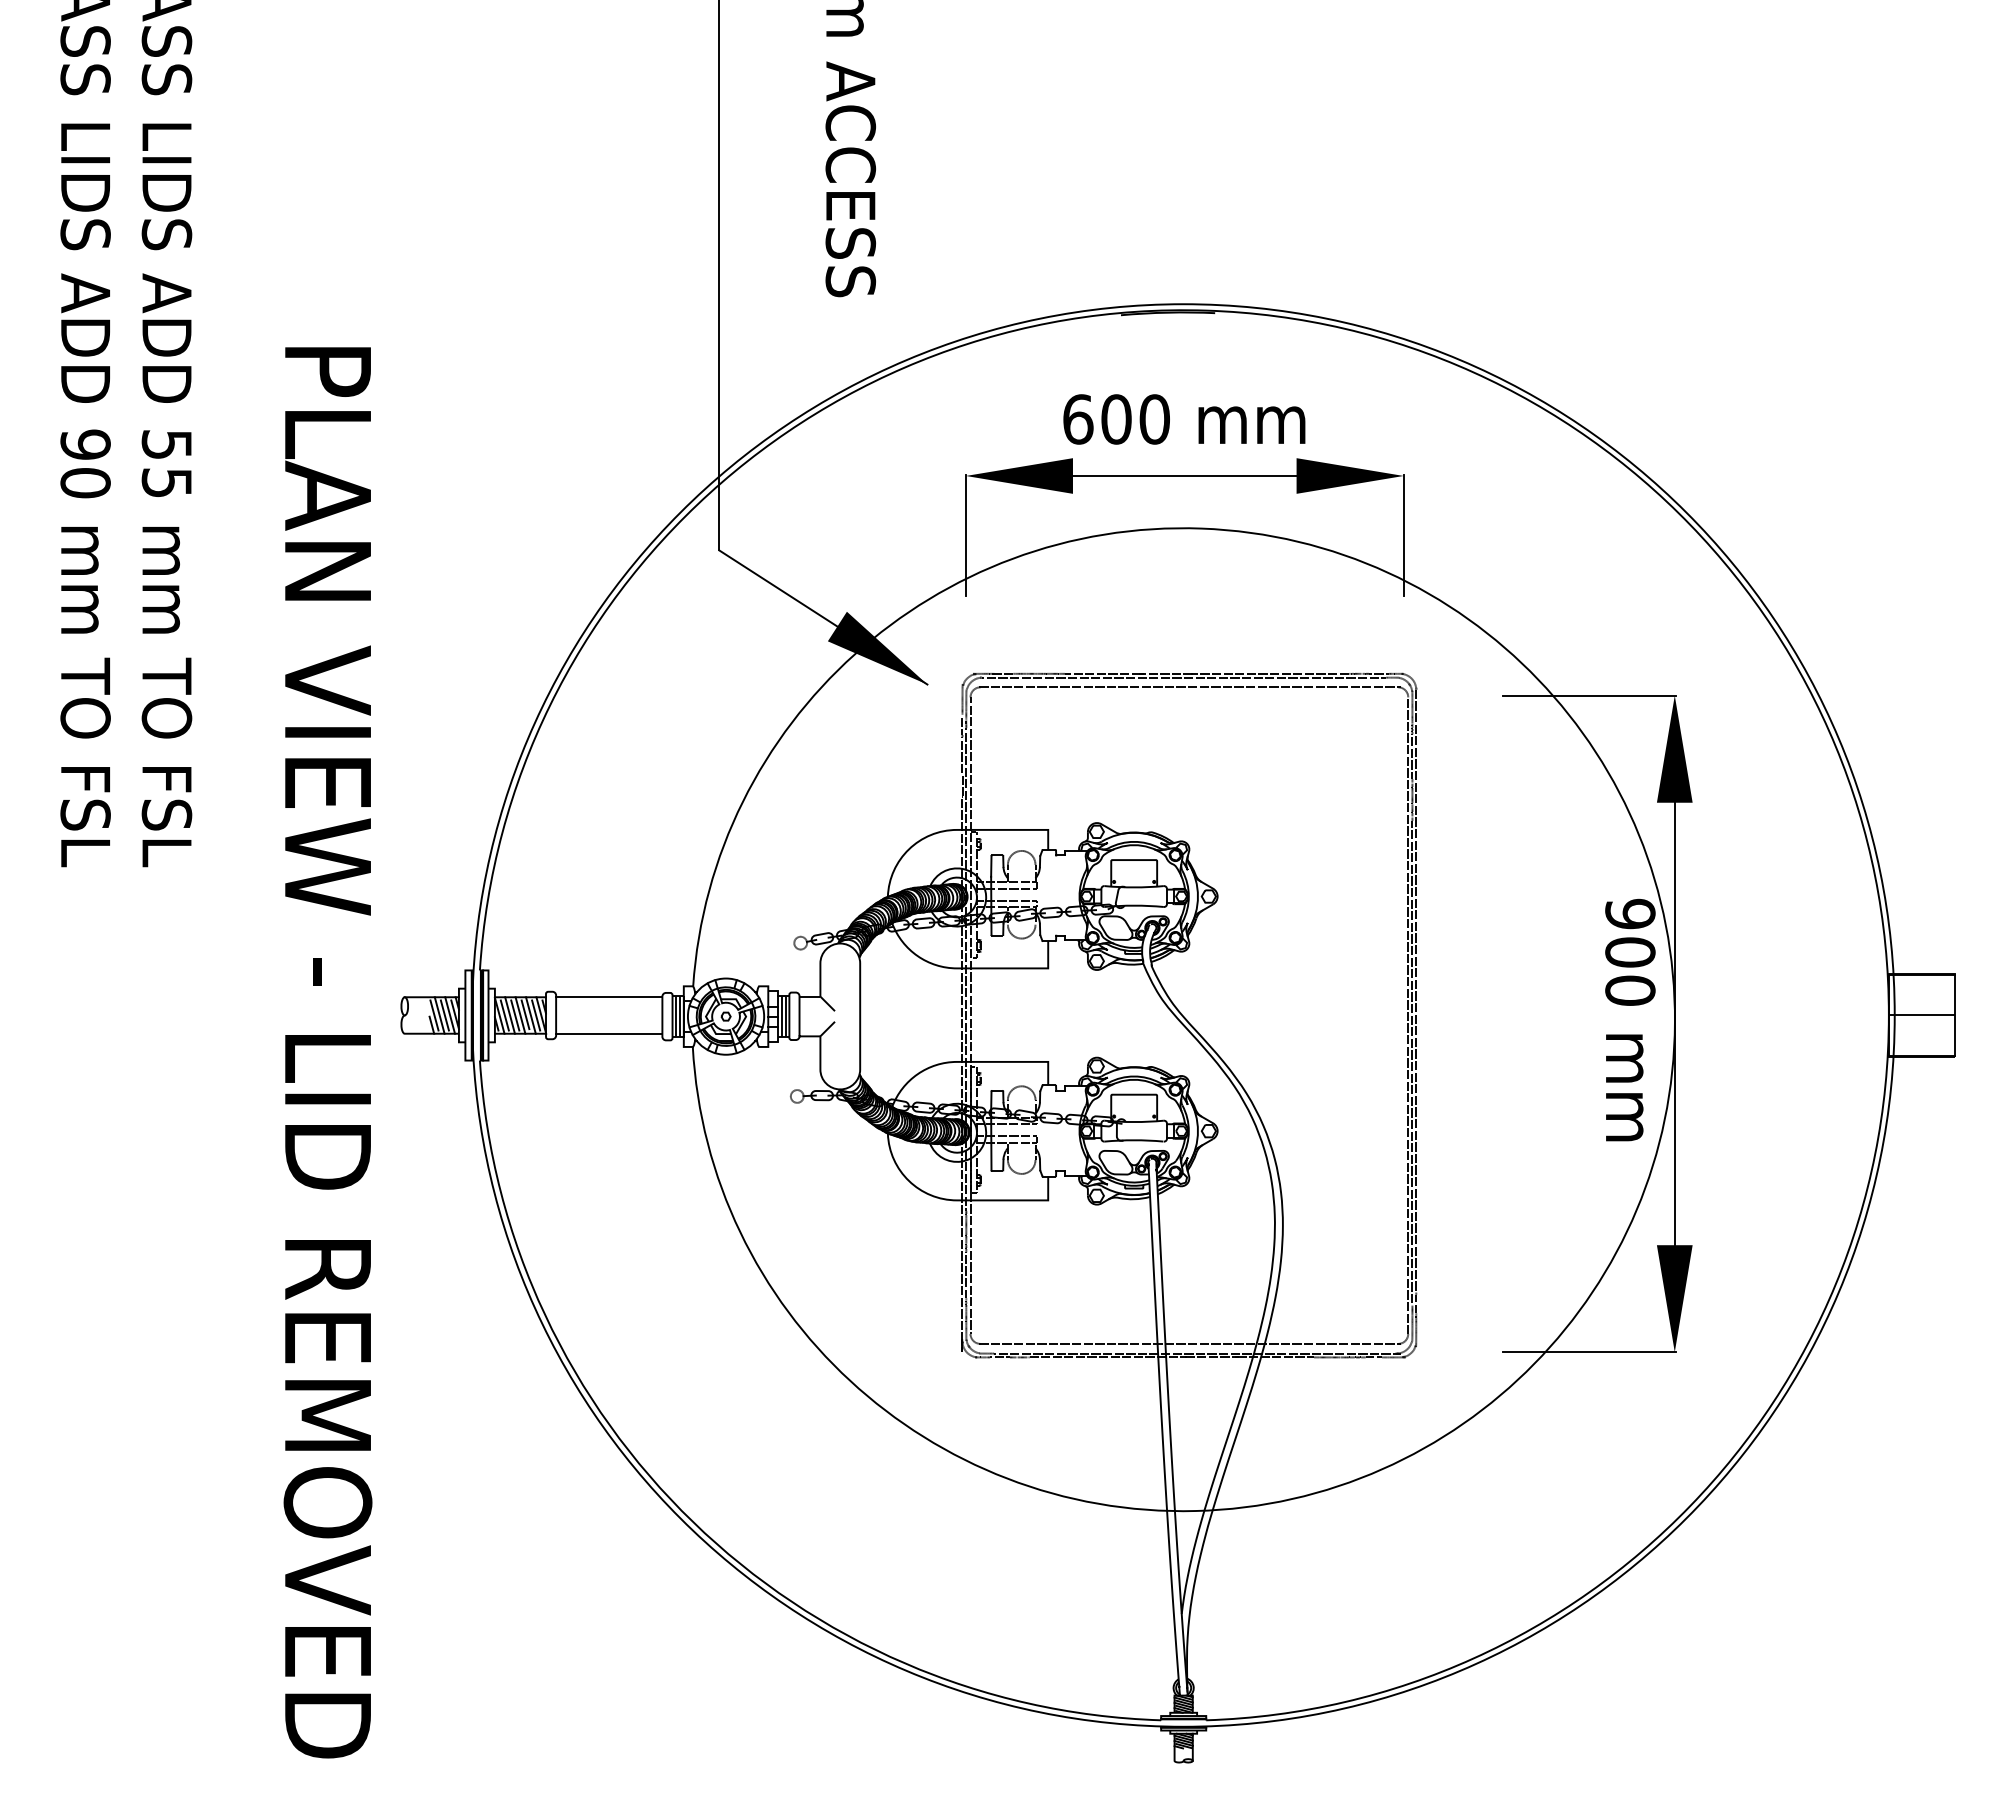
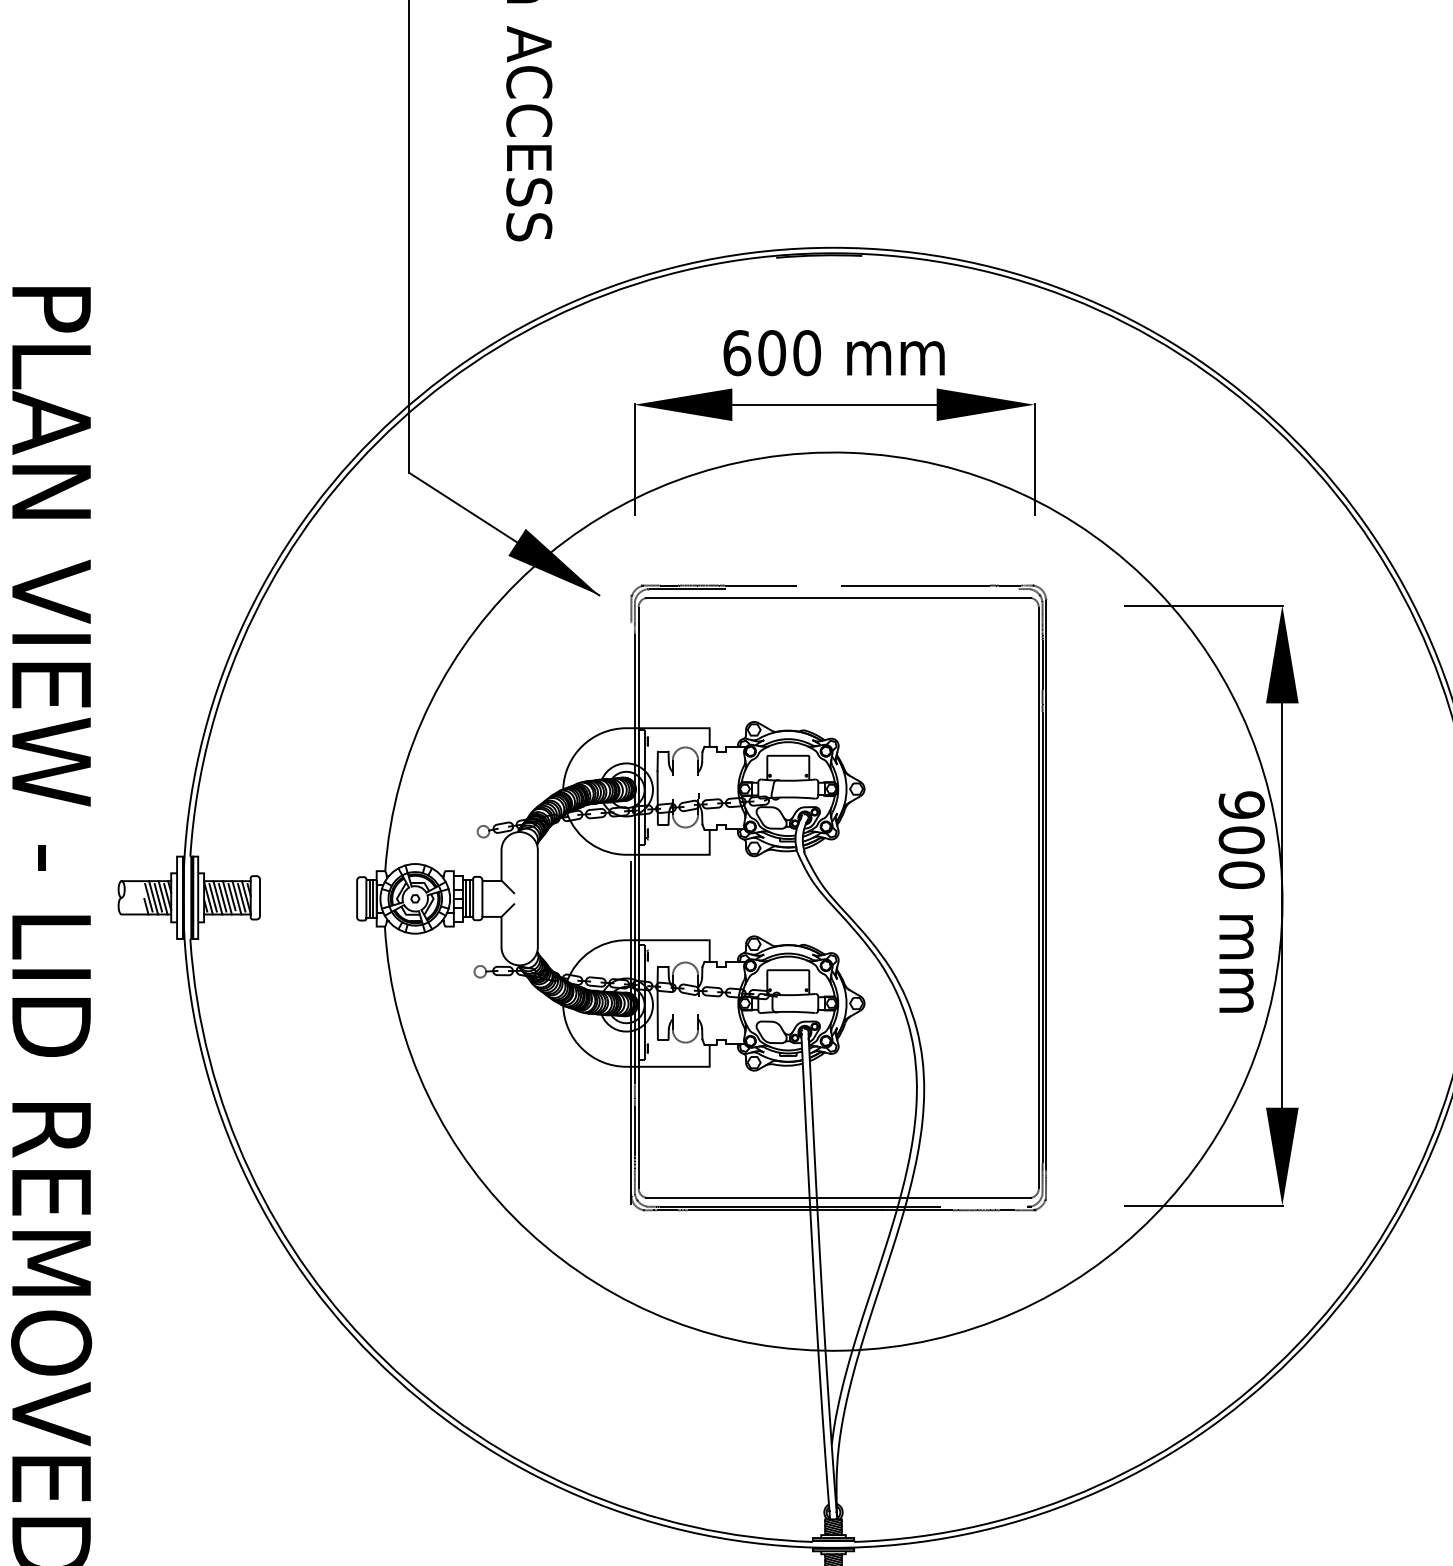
line: (609, 996) -> (308, 880), removed
line: (609, 1034) -> (308, 915), removed

